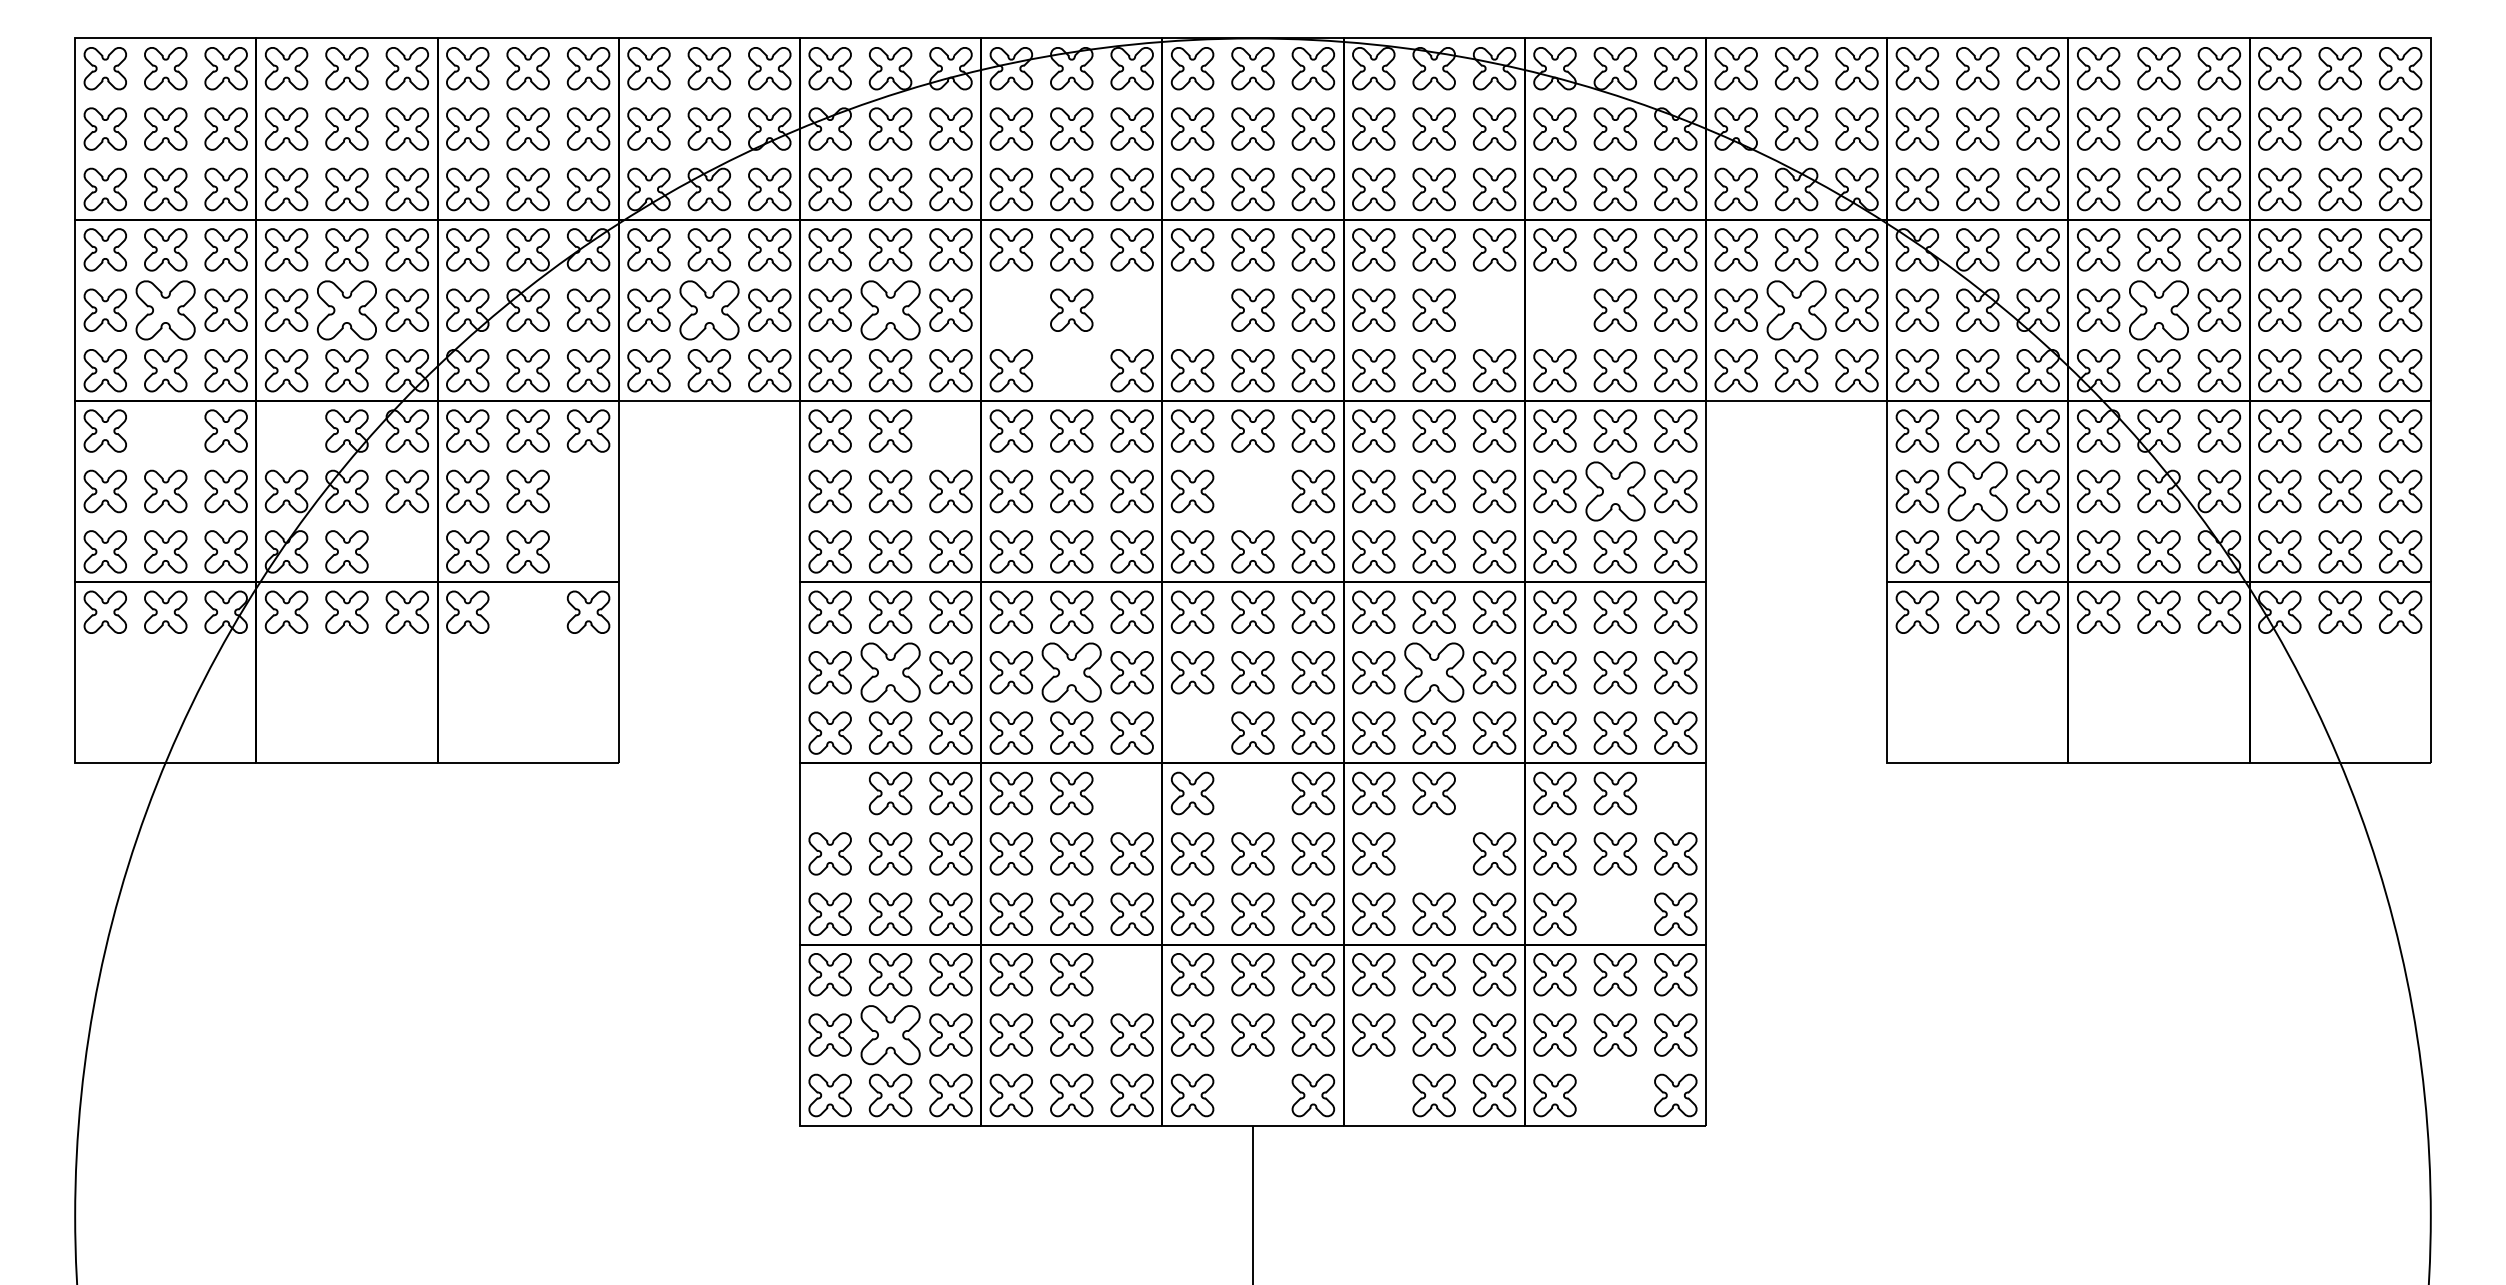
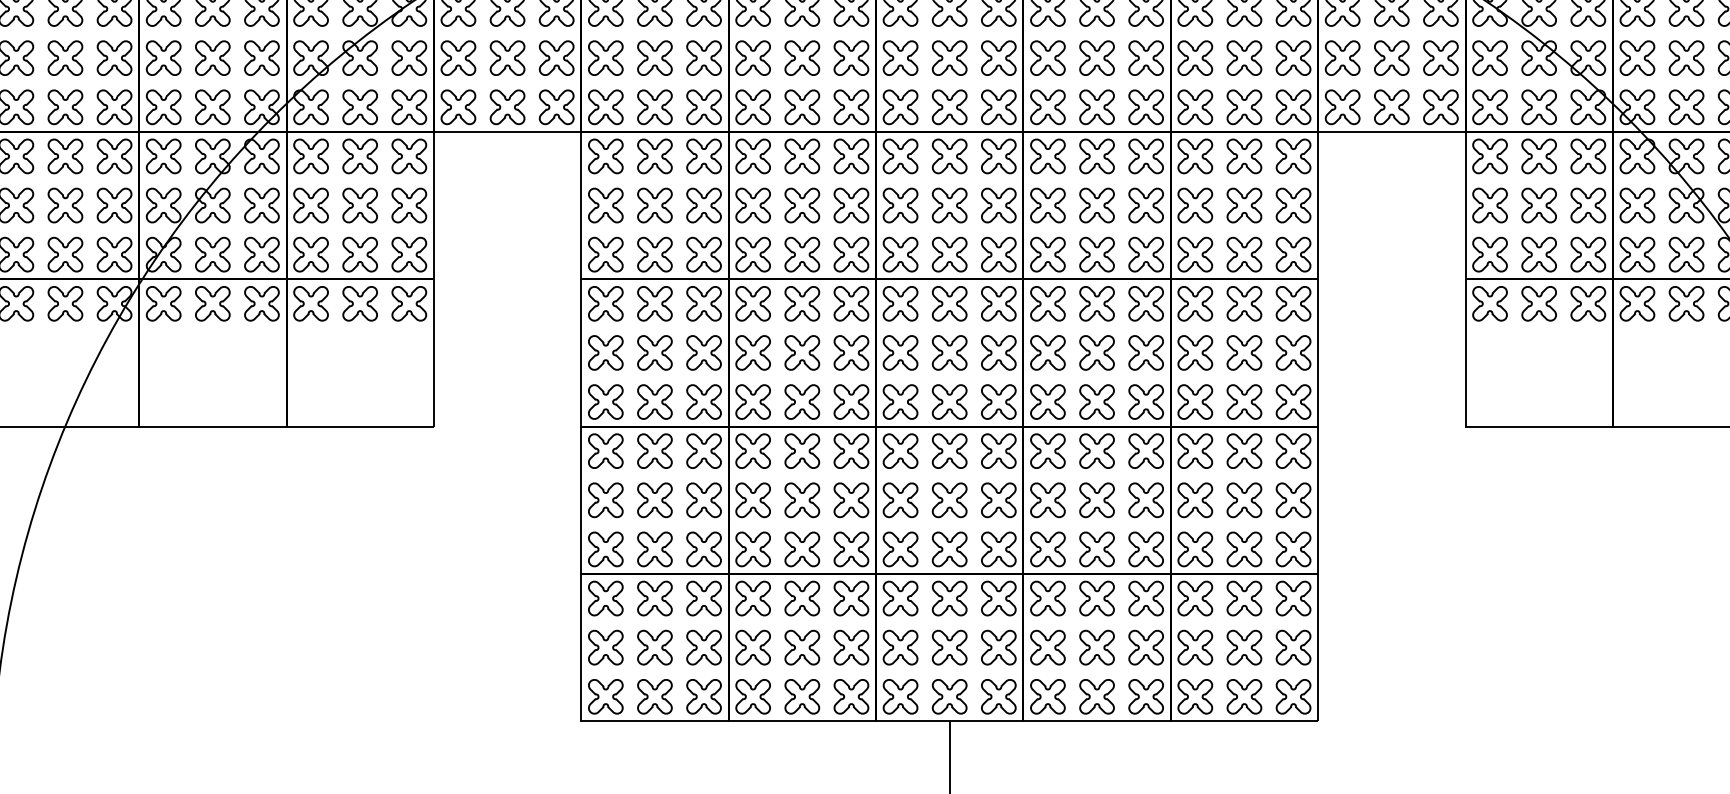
part: (165, 309) -> (65, 57), size x0.71
part: (346, 309) -> (212, 57), size x0.71
part: (708, 309) -> (506, 57), size x0.71
part: (890, 309) -> (654, 57), size x0.71
part: (1010, 309) -> (752, 57), added
part: (1131, 309) -> (850, 57), added
part: (1192, 309) -> (900, 57), added
part: (1494, 309) -> (1146, 57), added
part: (1554, 309) -> (1194, 57), added
part: (1796, 309) -> (1391, 57), size x0.71
part: (2158, 309) -> (1686, 57), size x0.71
part: (1071, 370) -> (802, 107), added
part: (165, 430) -> (65, 155), added
part: (286, 430) -> (163, 155), added
part: (950, 430) -> (703, 155), added
part: (588, 491) -> (409, 205), added
part: (1252, 491) -> (949, 205), added
part: (1614, 491) -> (1243, 205), size x0.71
part: (1977, 491) -> (1538, 205), size x0.71
part: (406, 551) -> (261, 254), added
part: (588, 551) -> (409, 254), added
part: (527, 611) -> (359, 303), added
part: (890, 672) -> (654, 352), size x0.71
part: (1071, 672) -> (802, 352), size x0.71
part: (1433, 672) -> (1096, 352), size x0.71
part: (1192, 732) -> (900, 401), added
part: (829, 793) -> (605, 451), added
part: (1131, 793) -> (850, 451), added
part: (1252, 793) -> (949, 451), added
part: (1494, 793) -> (1146, 451), added
part: (1675, 793) -> (1293, 451), added
part: (1433, 853) -> (1096, 499), added
part: (1614, 913) -> (1243, 548), added
part: (1131, 974) -> (850, 598), added
part: (890, 1034) -> (654, 647), size x0.71
part: (1252, 1095) -> (949, 696), added
part: (1373, 1095) -> (1047, 696), added
part: (1614, 1095) -> (1243, 696), added

